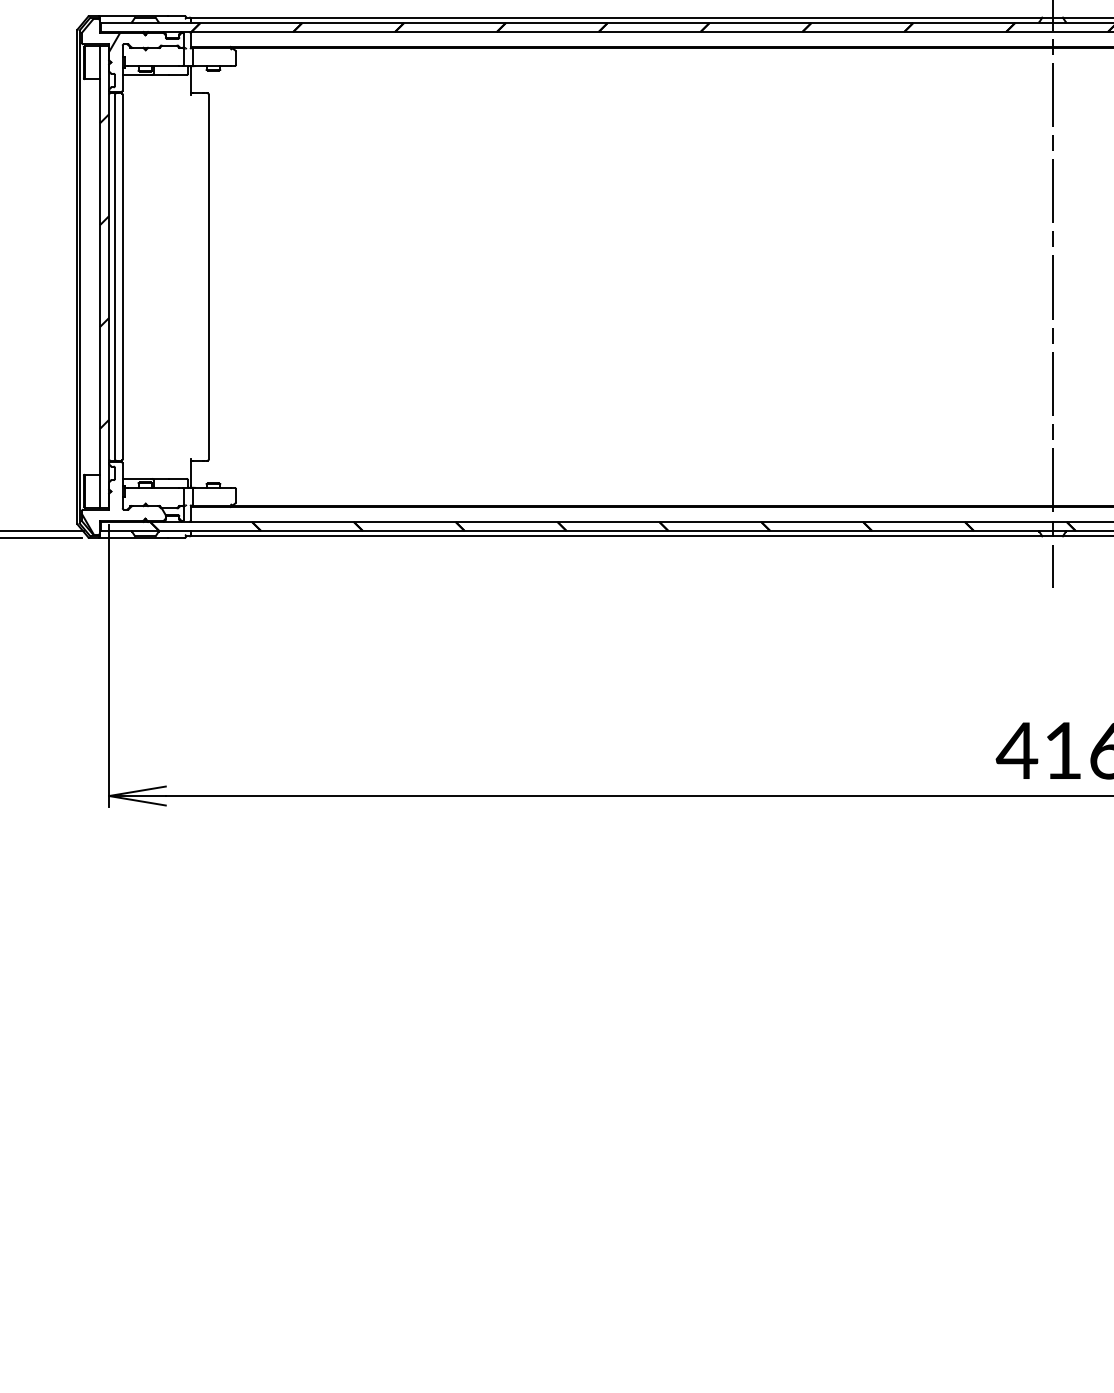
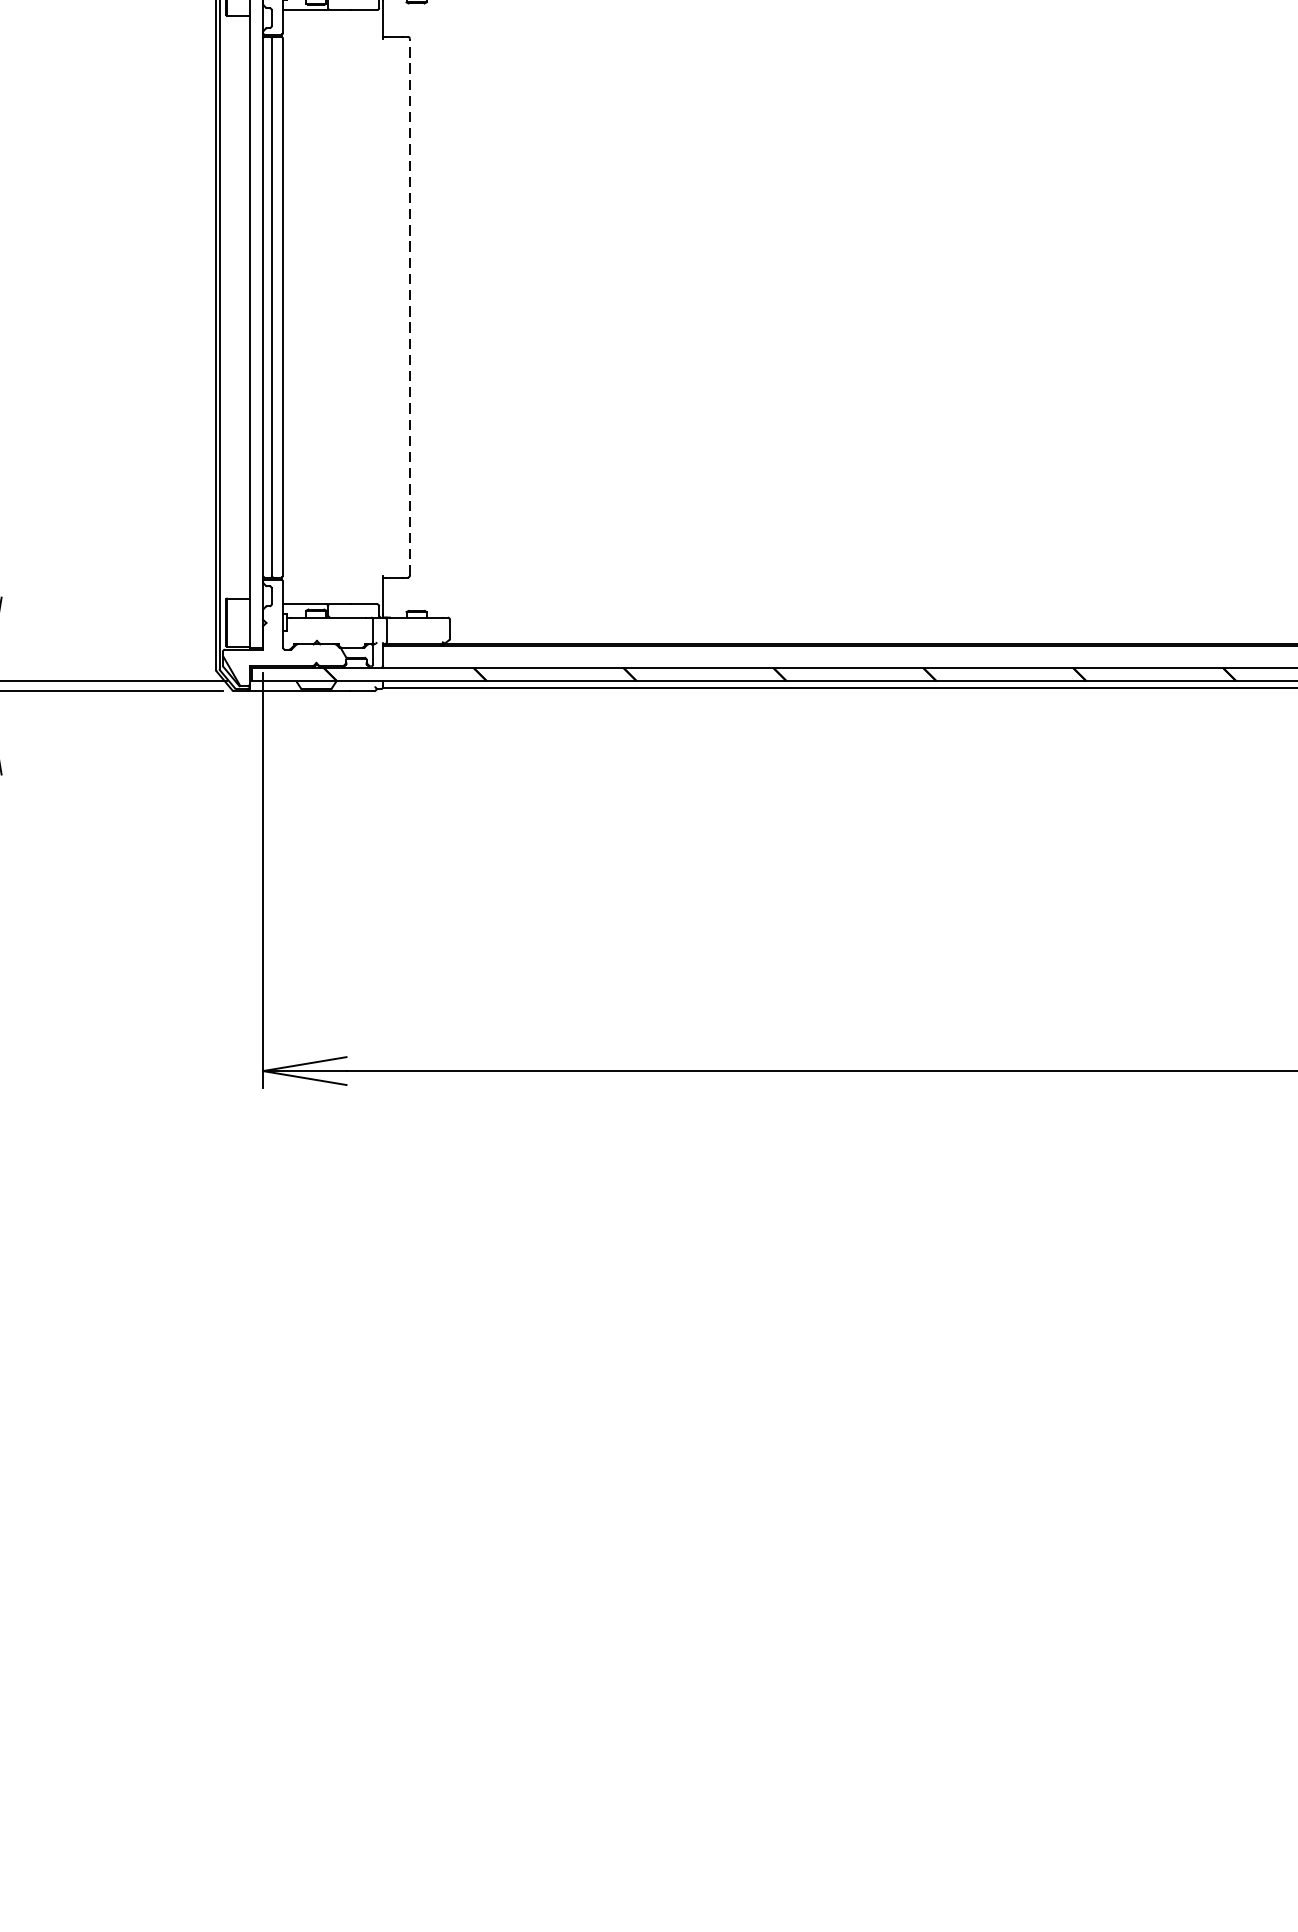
hatch: (104, 271) -> (256, 299), removed
line: (208, 276) -> (409, 306), solid -> dashed

